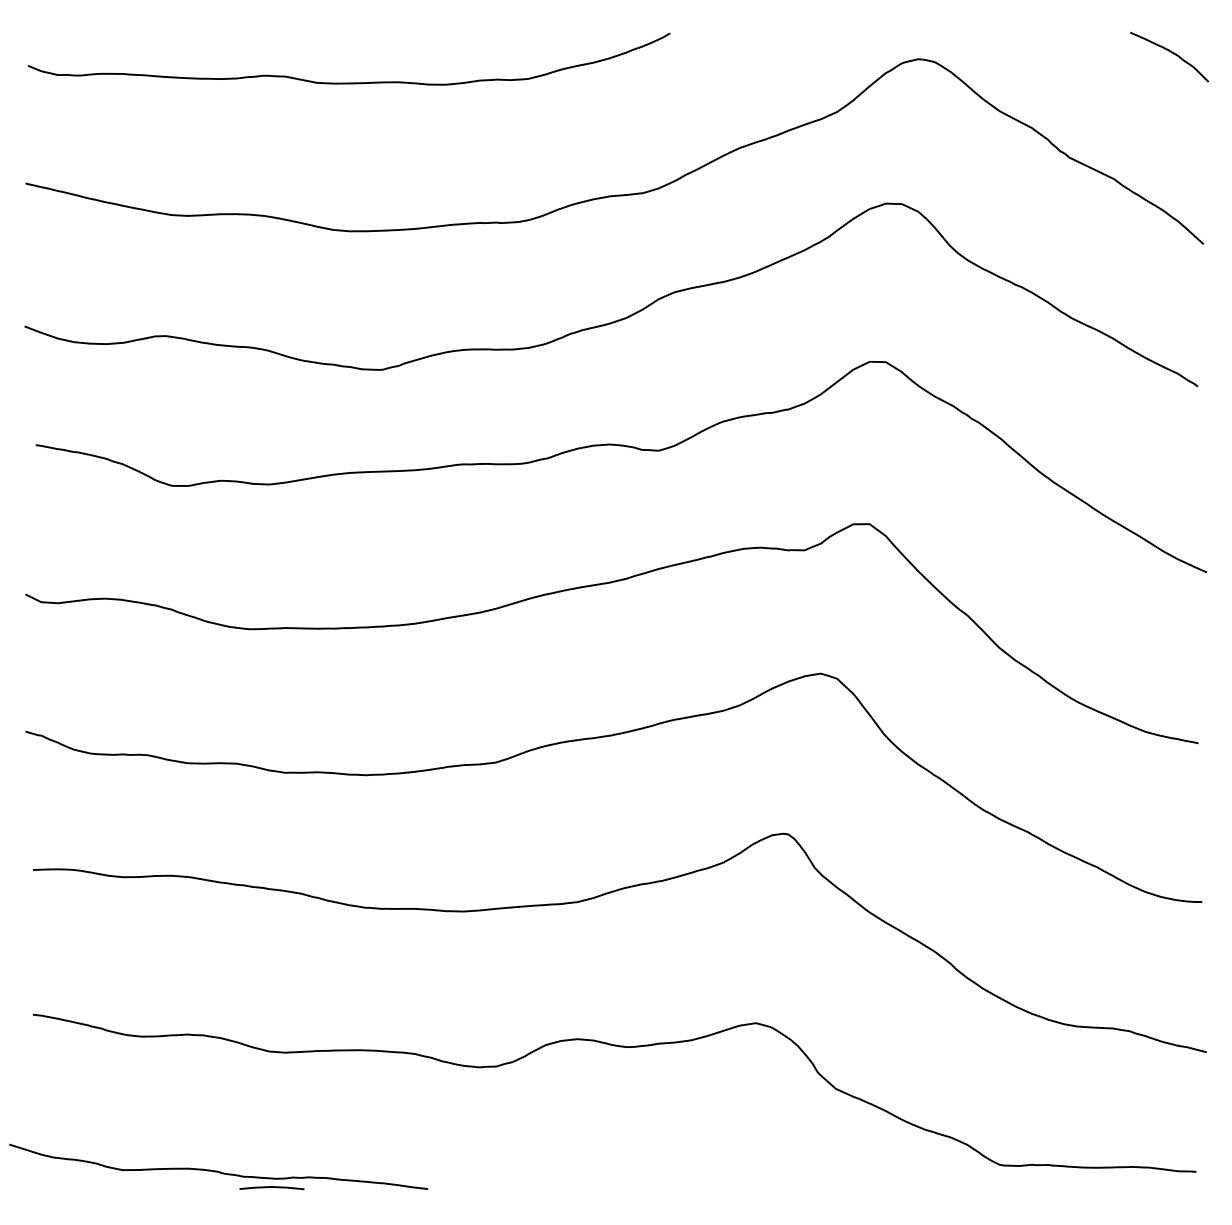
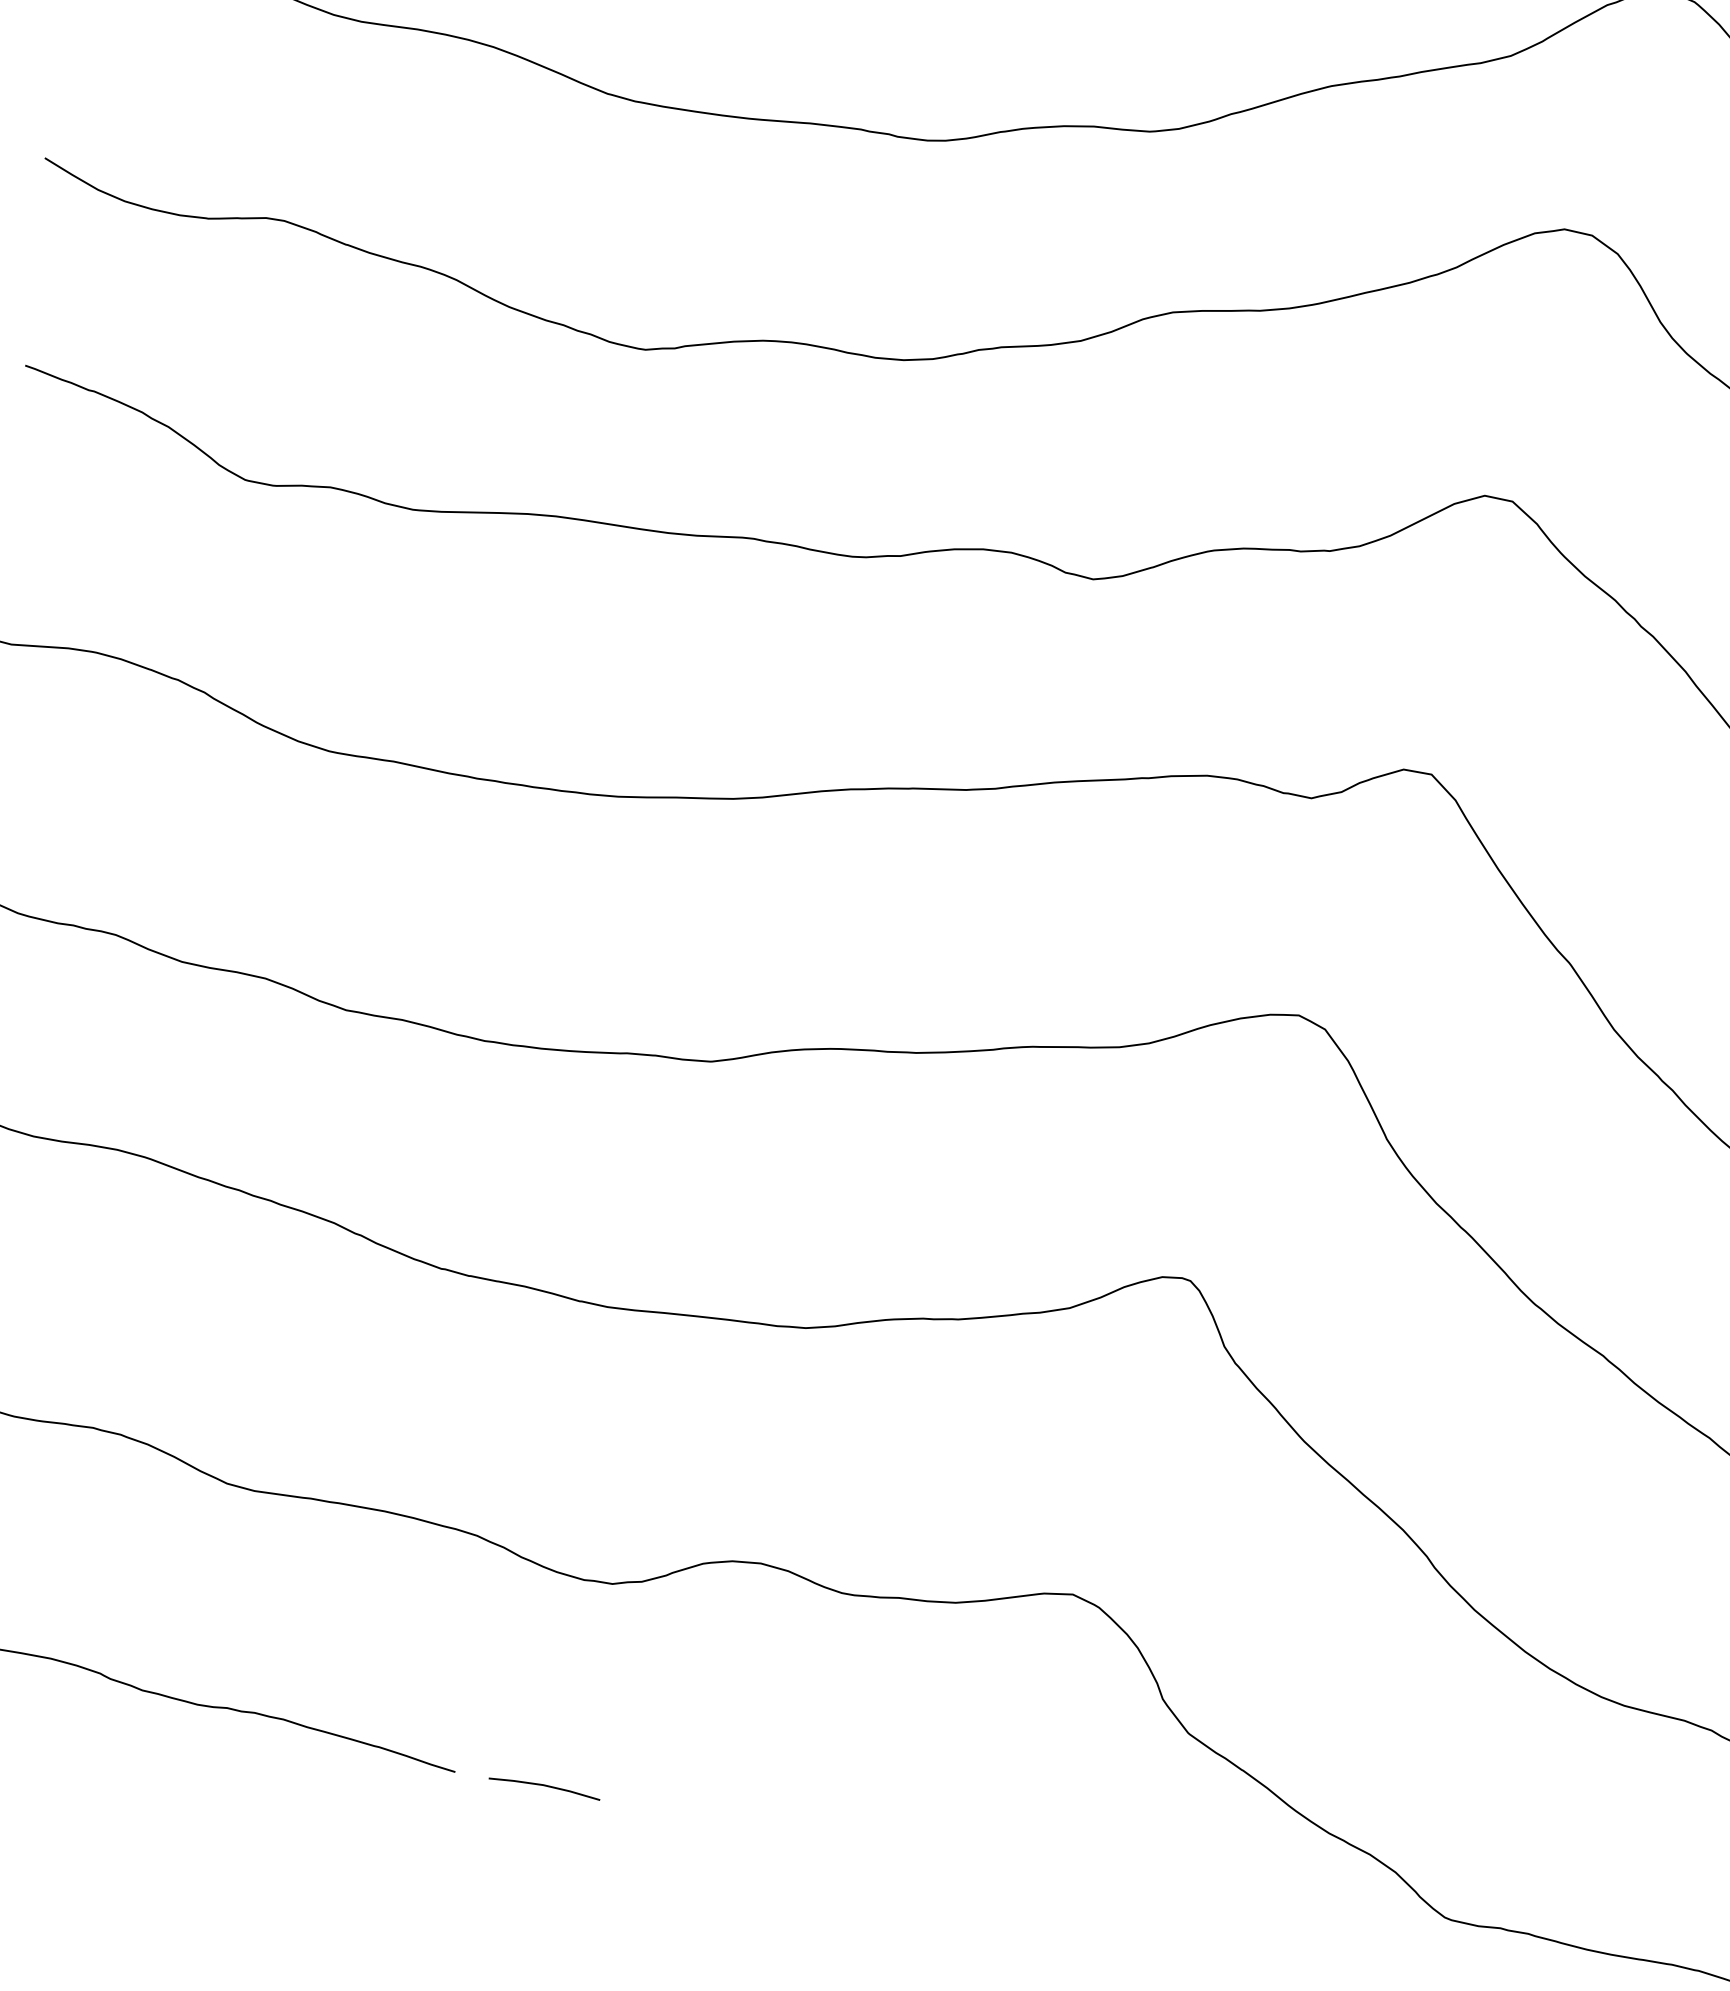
line: (271, 1187) -> (544, 1786), moved

